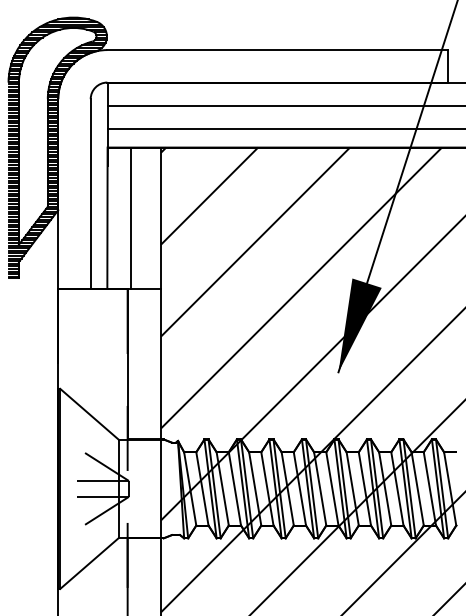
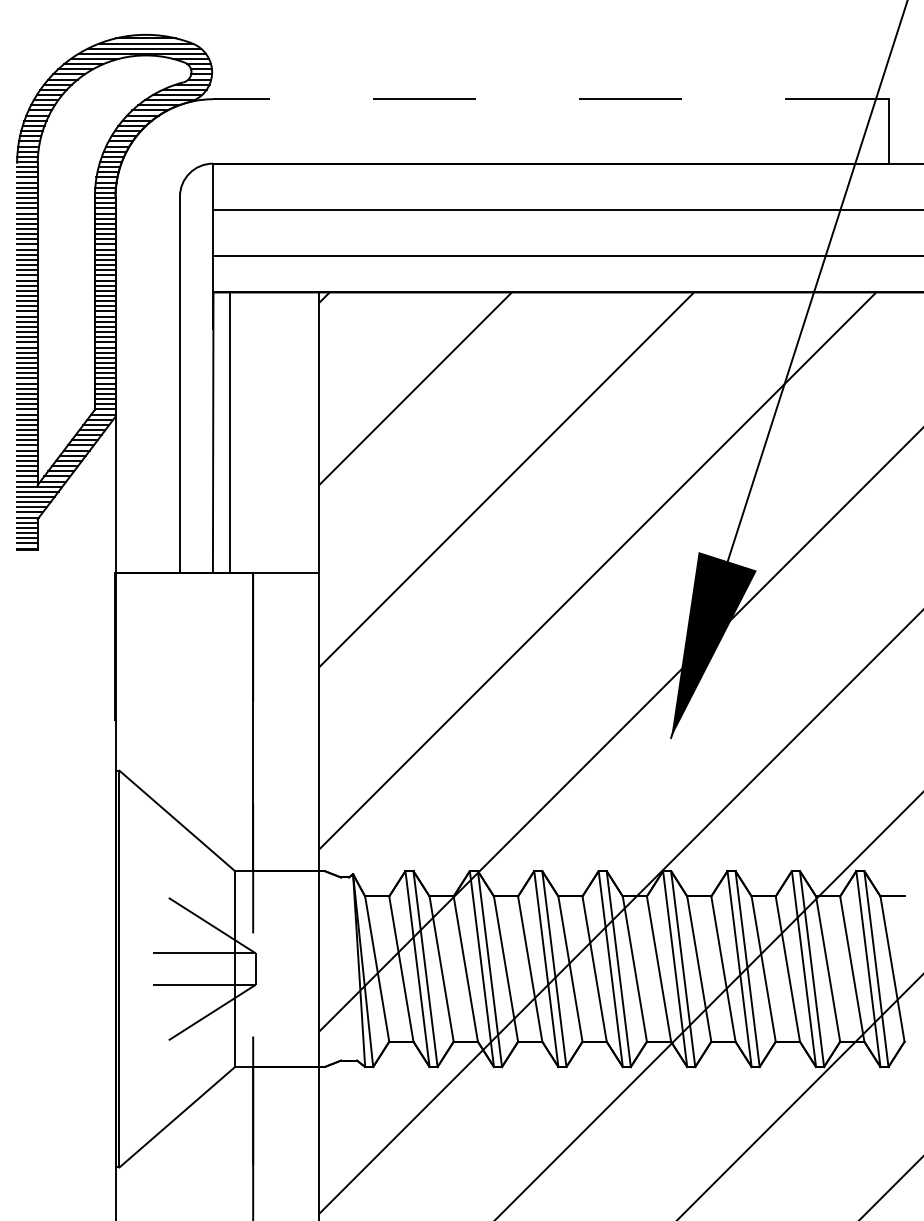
line: (277, 50) -> (550, 100), solid -> dashed
line: (131, 217) -> (231, 431), moved

